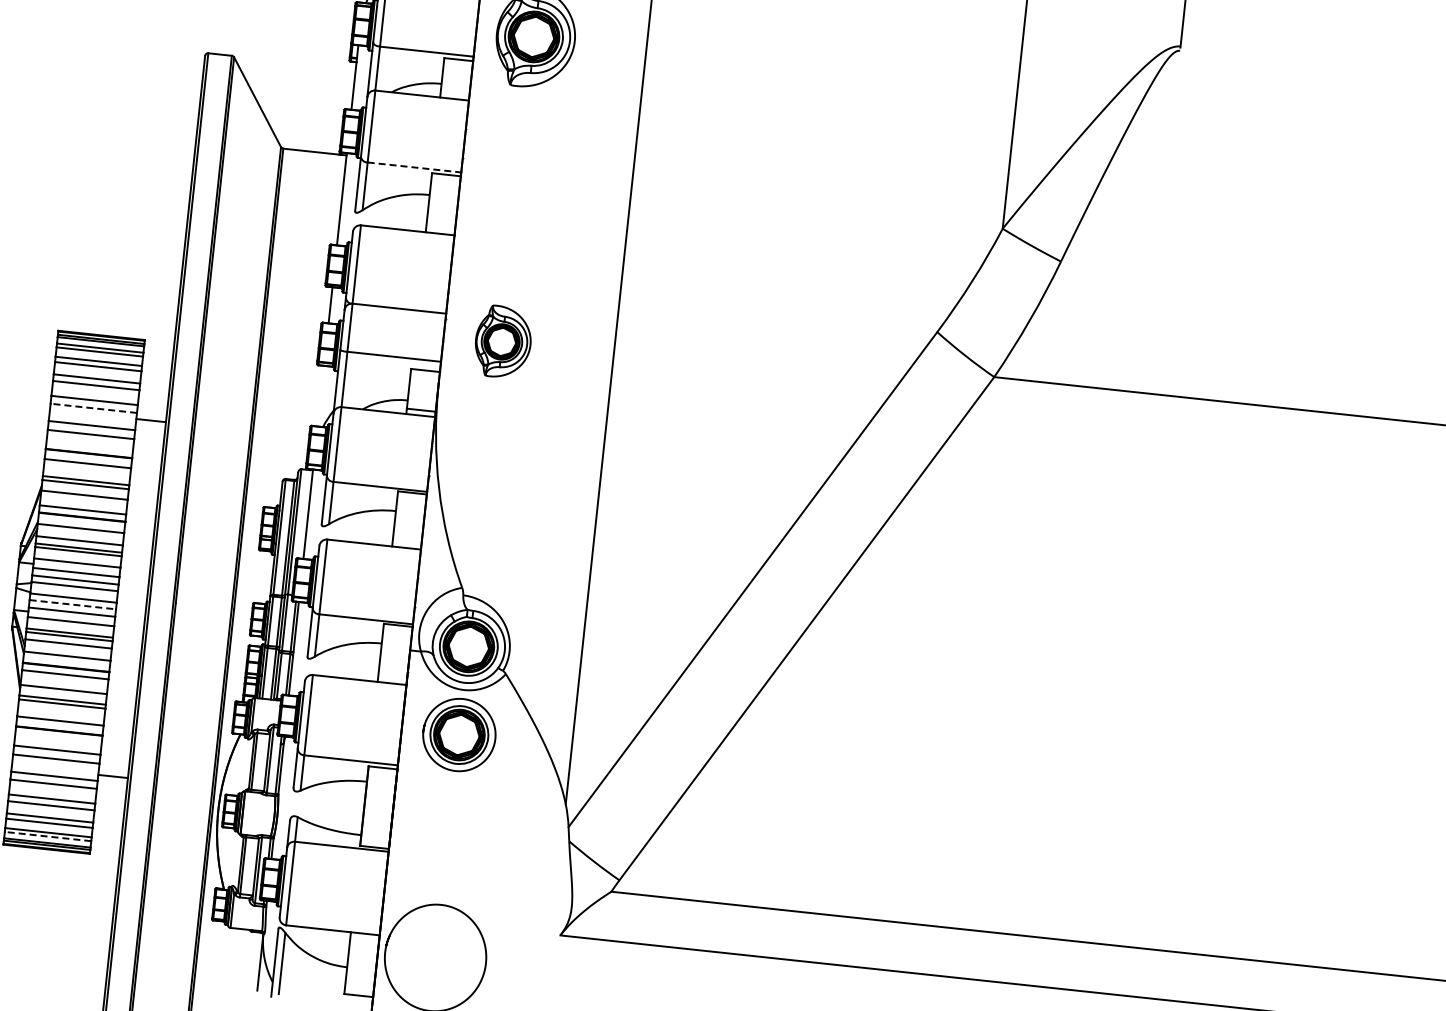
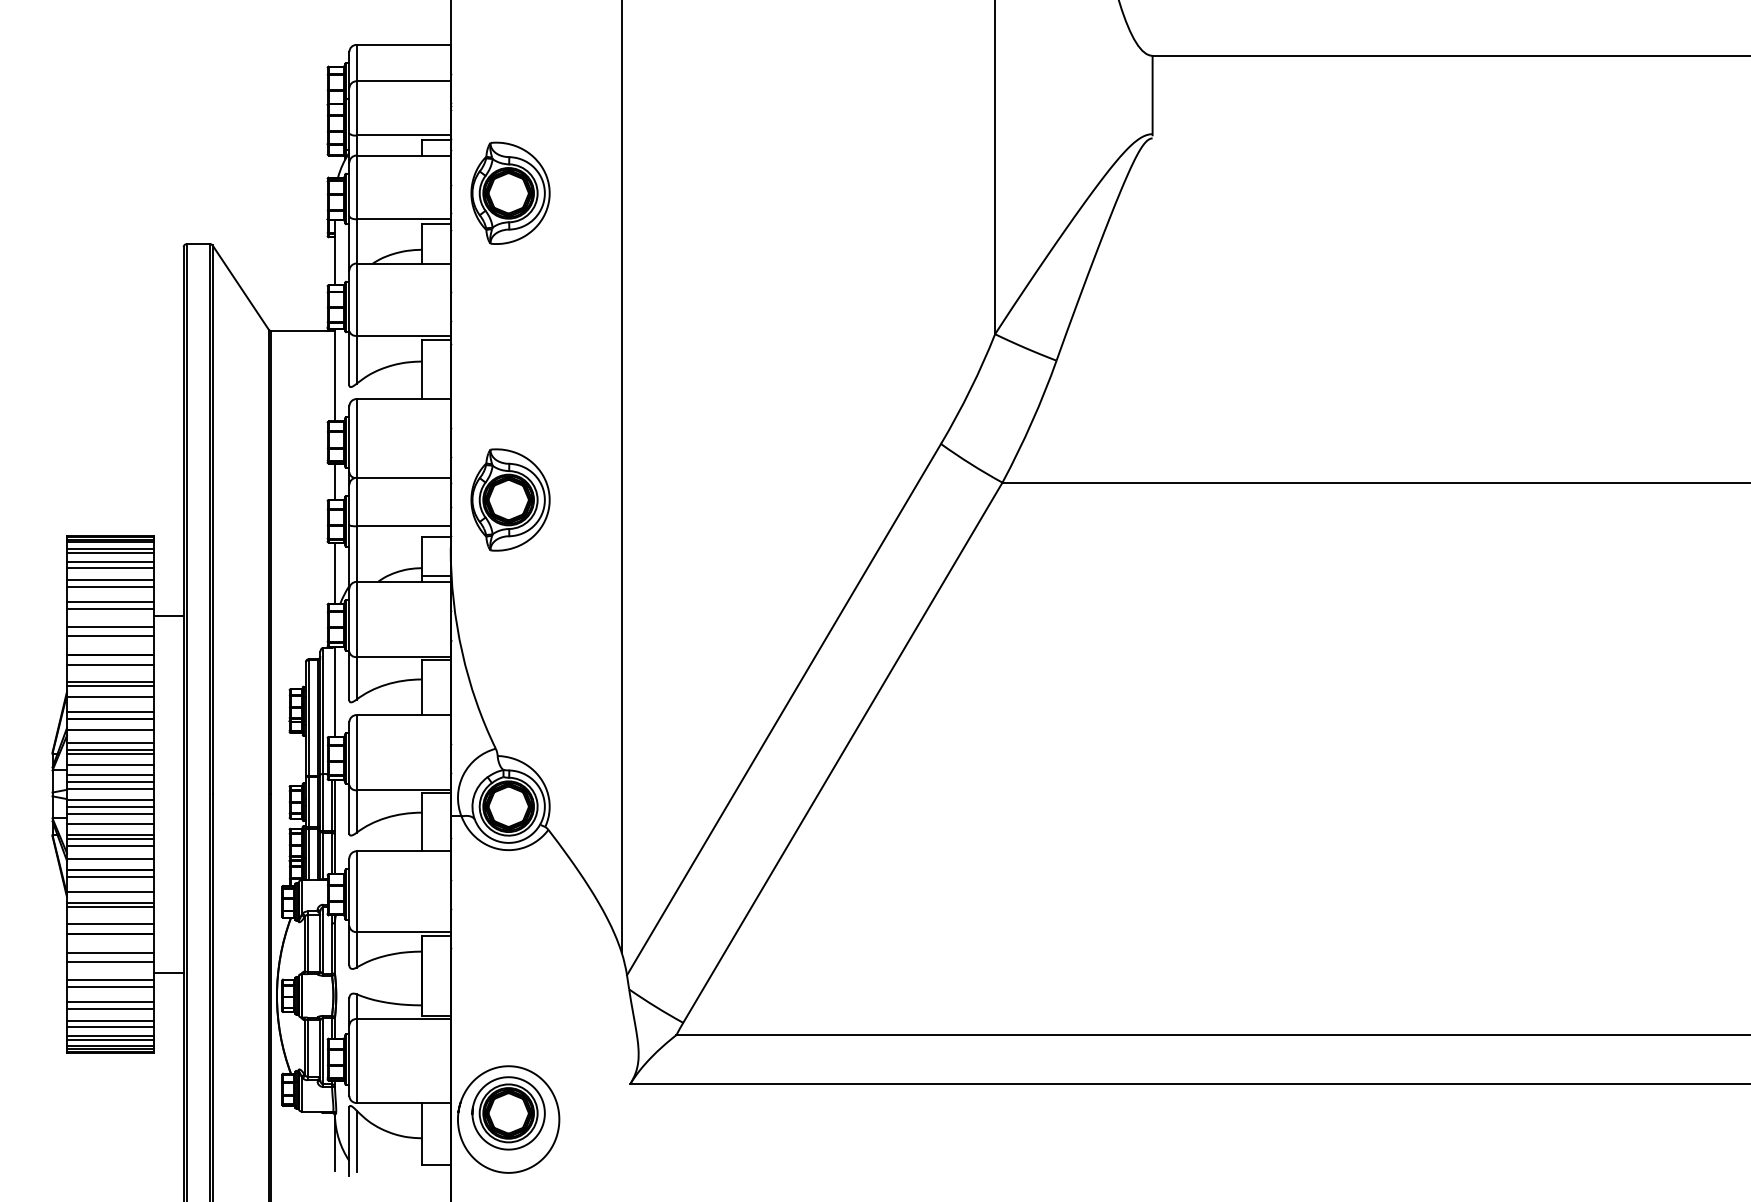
line: (415, 167) -> (404, 335), dashed -> solid
part: (503, 341) -> (510, 499), size x1.43
line: (320, 395) -> (334, 572), added
line: (92, 408) -> (109, 609), dashed -> solid
line: (72, 604) -> (110, 806), dashed -> solid
part: (459, 735) -> (508, 1113), moved
line: (47, 836) -> (109, 1040), dashed -> solid

